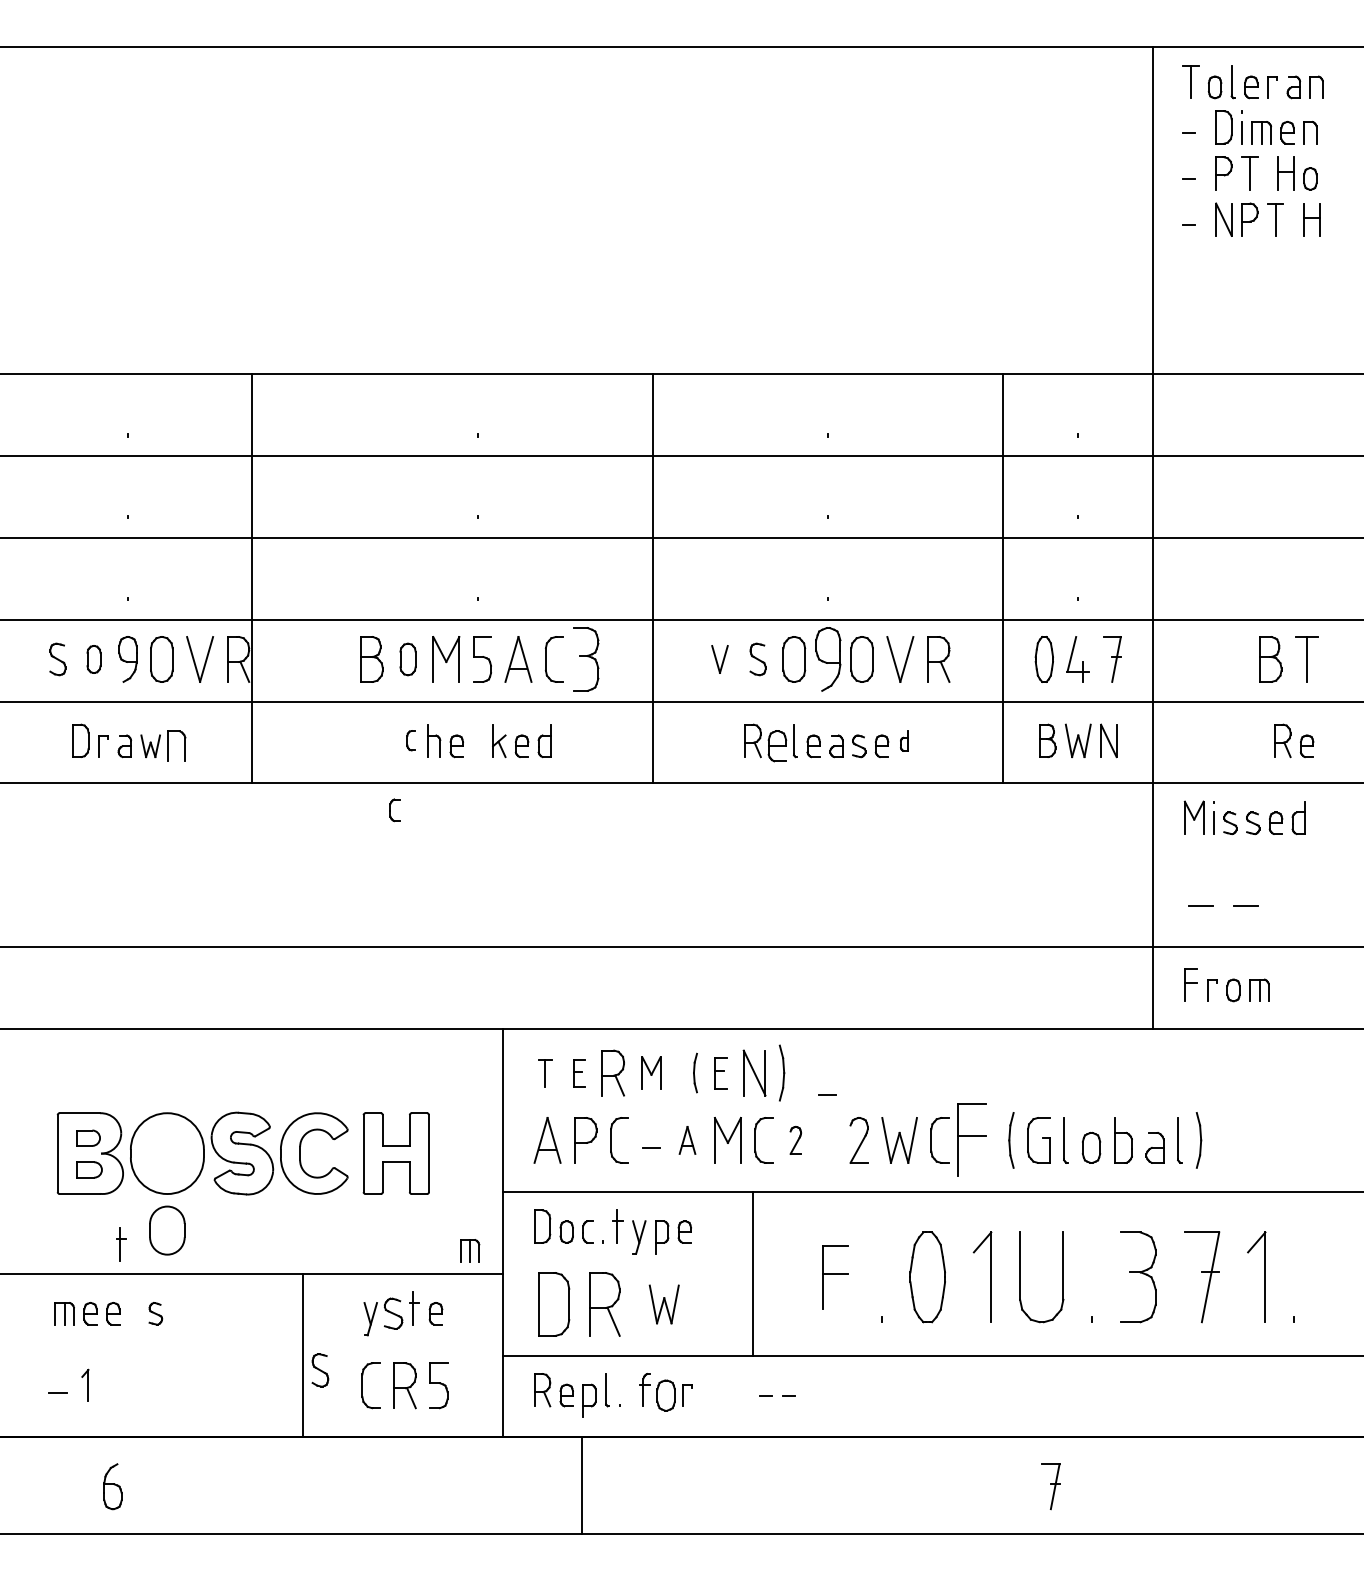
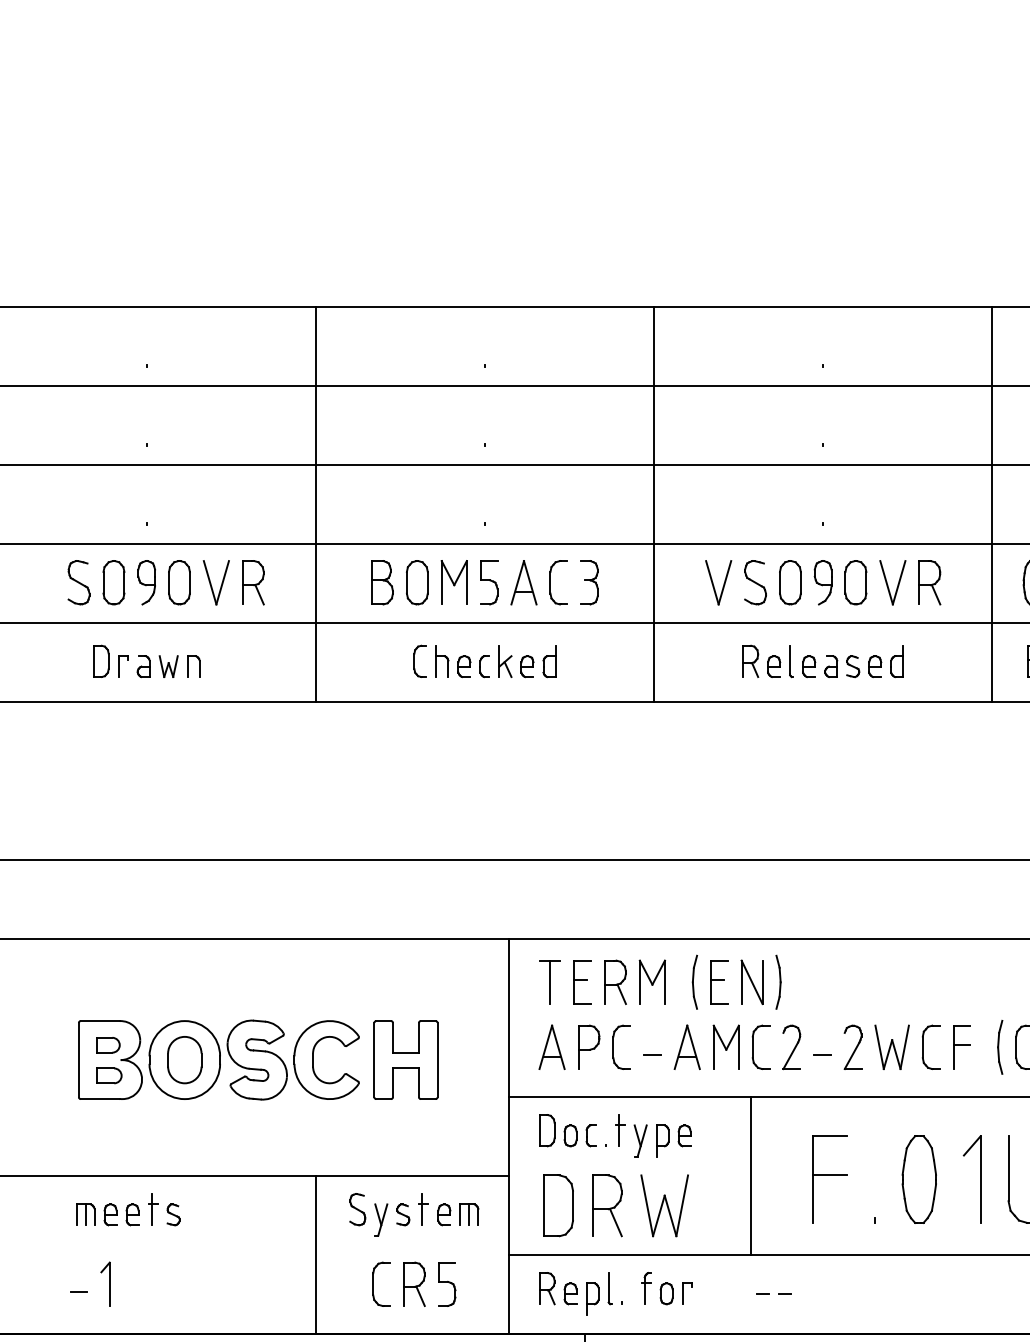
line: (252, 578) -> (316, 504), moved
part: (57, 659) -> (78, 582), size x1.43
part: (93, 659) -> (113, 582), size x1.67
part: (407, 659) -> (416, 582), size x1.43
part: (586, 659) -> (589, 582), size x0.71
part: (719, 659) -> (718, 582), size x1.67
part: (757, 659) -> (754, 582), size x1.43
part: (827, 659) -> (822, 582), size x0.71
part: (410, 740) -> (419, 661), size x1.67
part: (904, 741) -> (896, 661), size x1.67
part: (176, 745) -> (193, 665), size x0.71
part: (777, 746) -> (774, 666), size x0.71
part: (394, 810) -> (484, 666), moved
part: (651, 1072) -> (652, 981), size x1.43
part: (695, 1072) -> (694, 981), size x1.43
part: (545, 1073) -> (550, 982), size x1.67
part: (579, 1073) -> (582, 982), size x1.67
part: (720, 1073) -> (719, 982), size x1.43
line: (827, 1094) -> (822, 1054), moved
part: (687, 1140) -> (687, 1047), size x1.67
part: (795, 1140) -> (791, 1047), size x1.67
part: (971, 1140) -> (961, 1047), size x0.62
part: (167, 1230) -> (184, 1059), moved
part: (121, 1244) -> (153, 1209), moved
part: (470, 1250) -> (469, 1214), moved
part: (835, 1276) -> (830, 1178), size x1.43
part: (664, 1304) -> (665, 1205), size x1.67
part: (393, 1313) -> (403, 1214), size x0.71
part: (320, 1370) -> (357, 1209), moved
part: (85, 1385) -> (105, 1284), size x1.43
part: (666, 1395) -> (666, 1293), size x0.71

